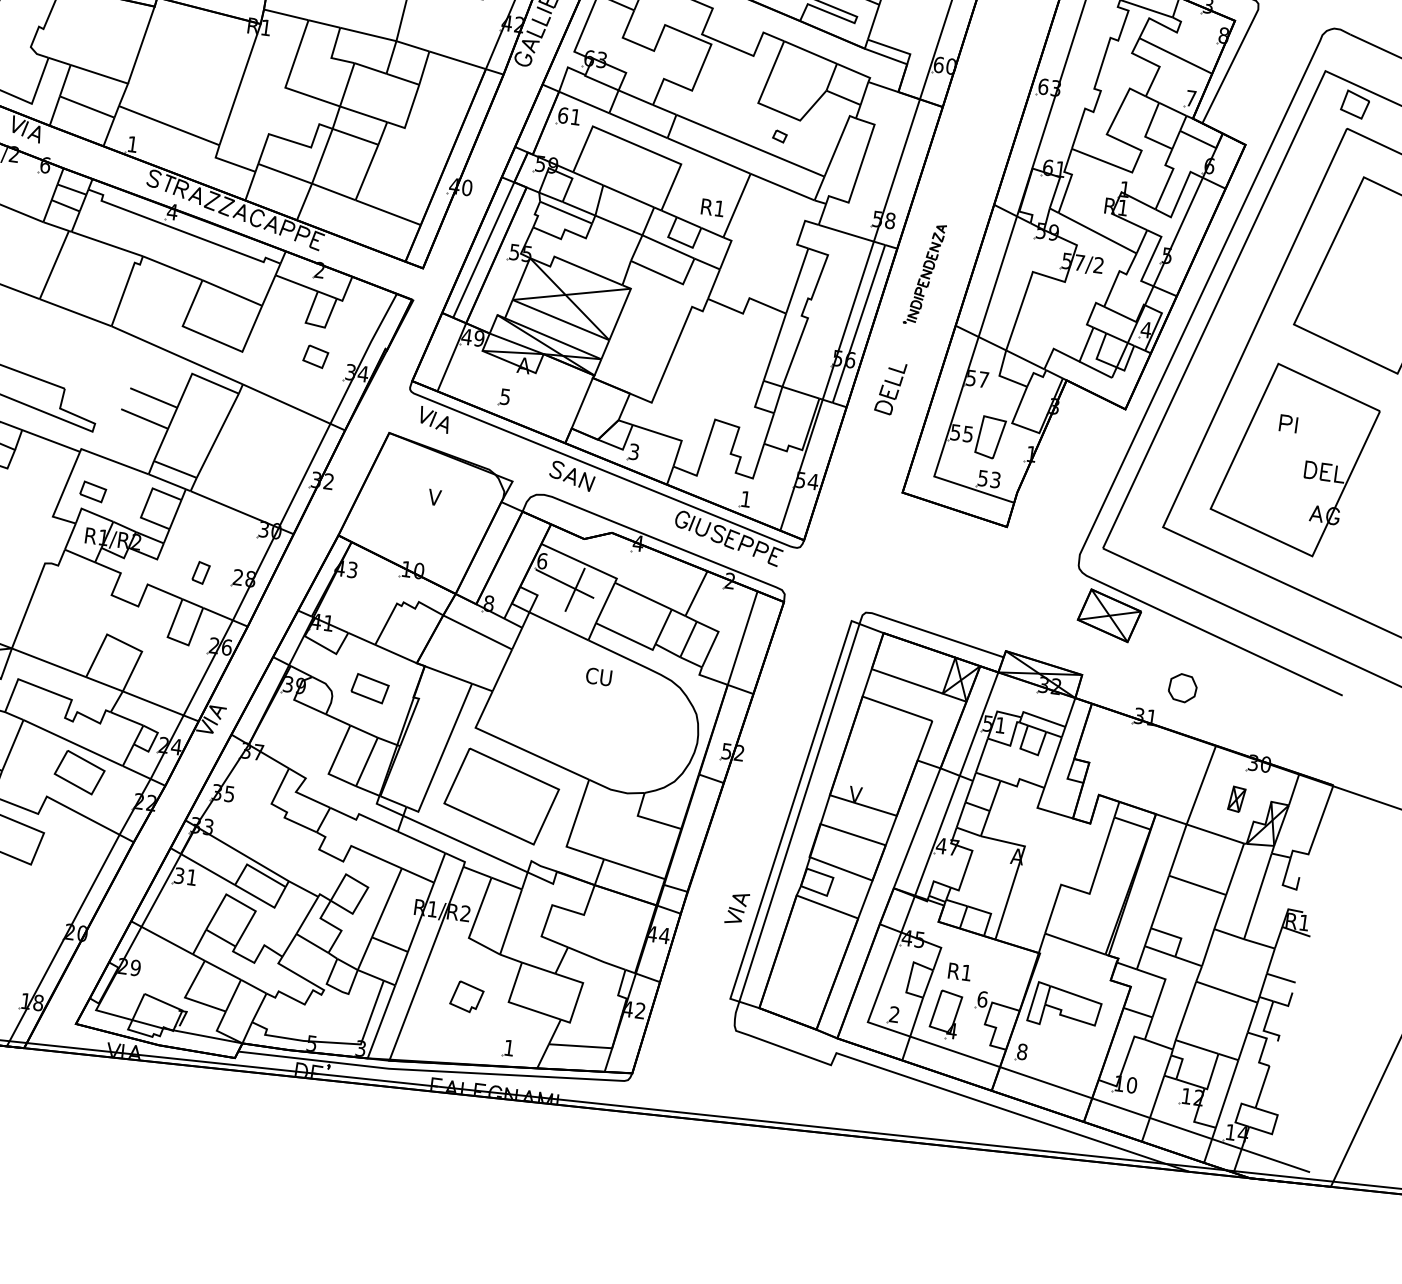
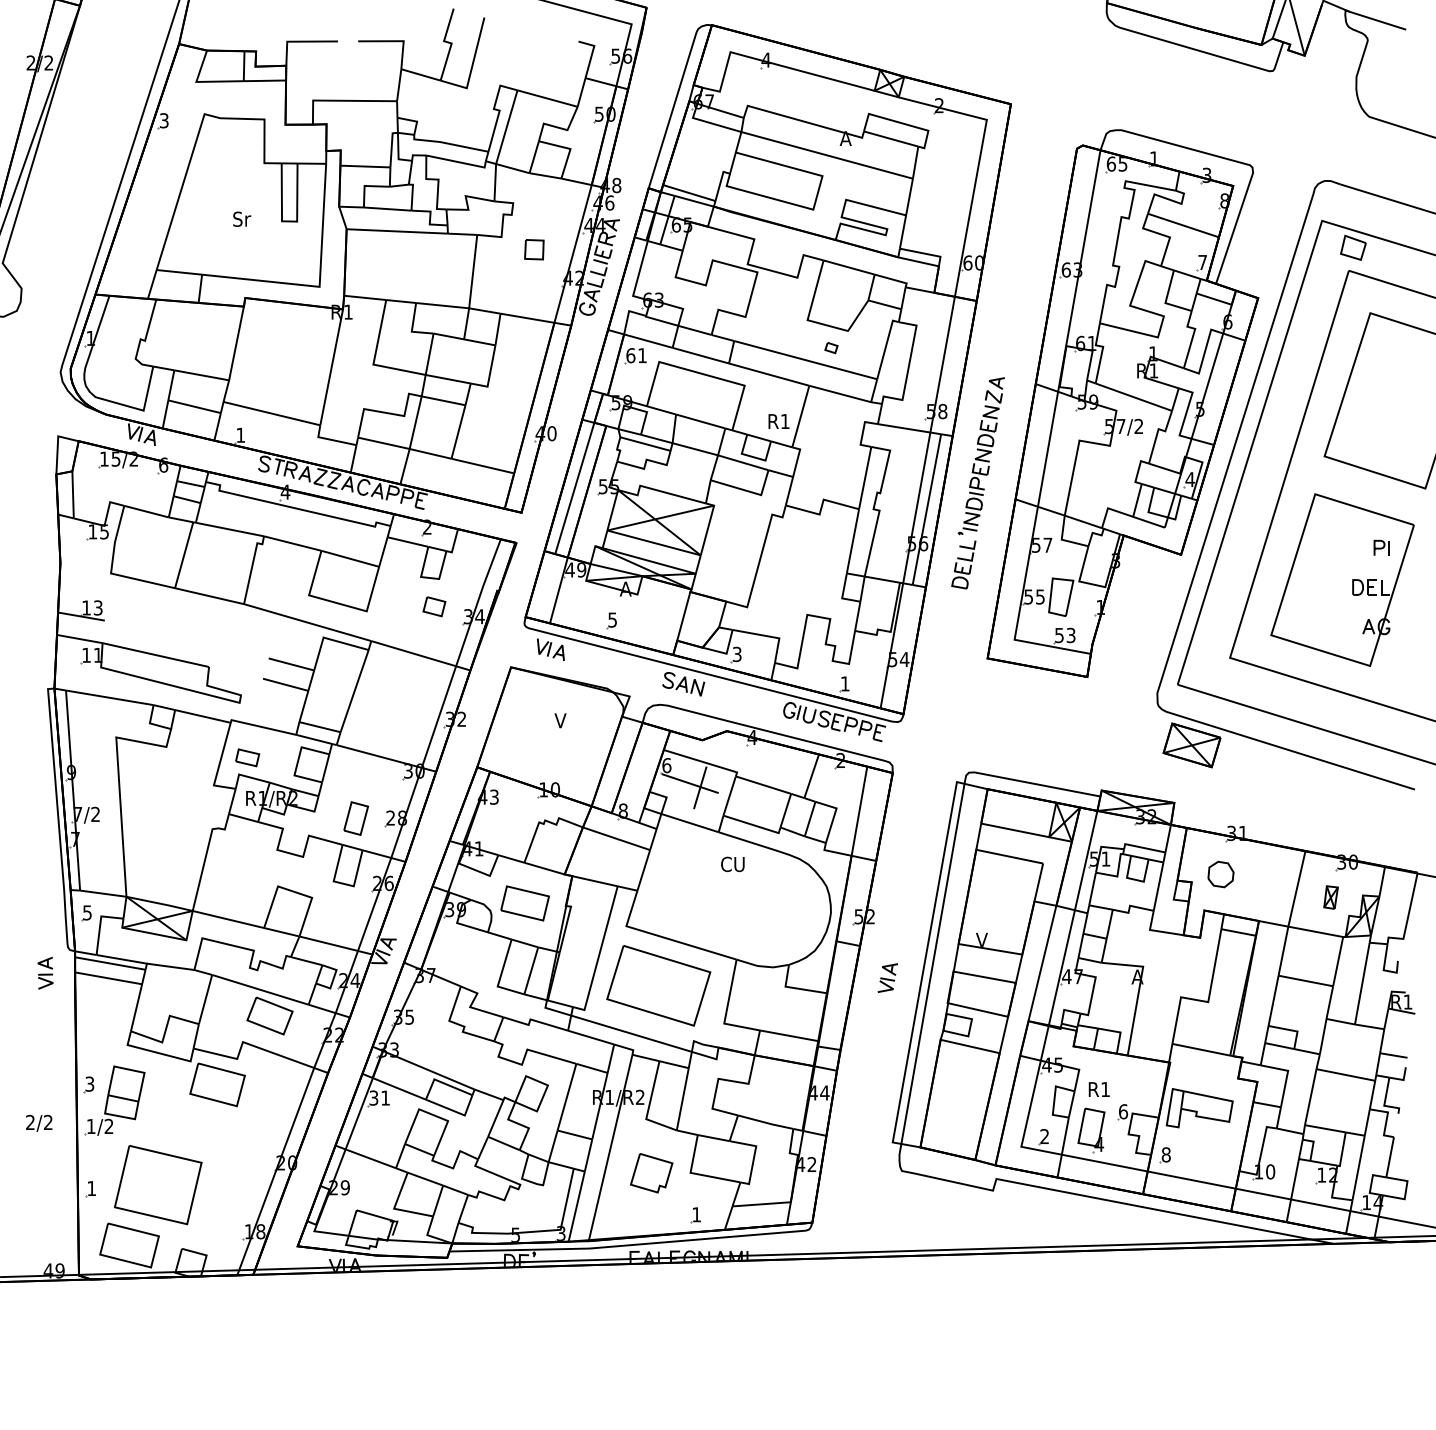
part: (924, 274) -> (980, 456), size x1.67
part: (1288, 423) -> (1381, 547), moved
part: (201, 572) -> (356, 818), size x1.67
part: (369, 688) -> (524, 903), size x1.43
part: (1182, 688) -> (1220, 874), moved
part: (736, 907) -> (887, 977), moved
part: (466, 997) -> (651, 1173), size x1.43

